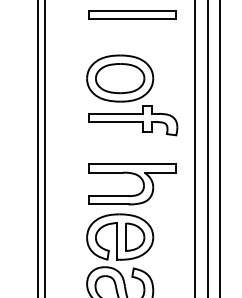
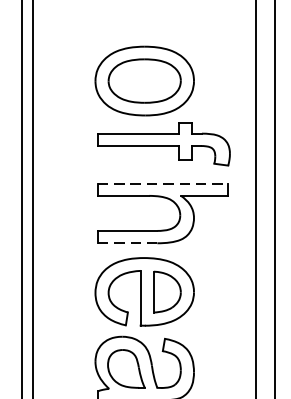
part: (132, 95) -> (163, 106), moved
line: (132, 164) -> (163, 183), solid -> dashed
line: (108, 204) -> (127, 243), solid -> dashed

